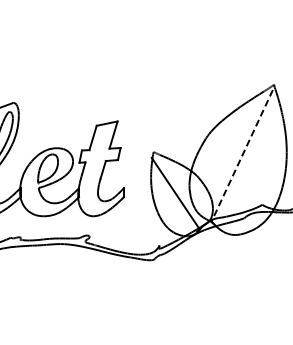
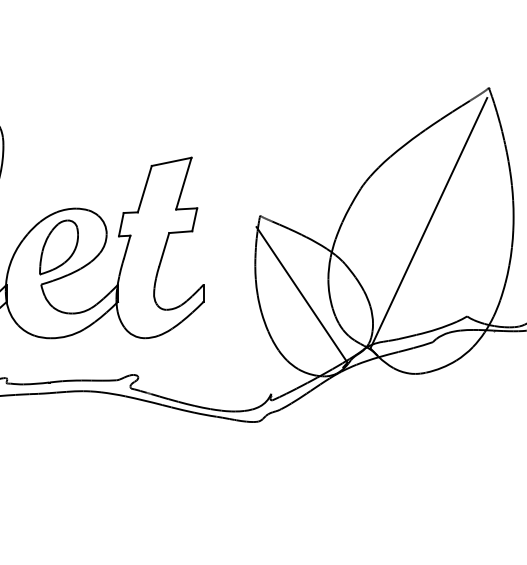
line: (242, 155) -> (429, 222), dashed -> solid

